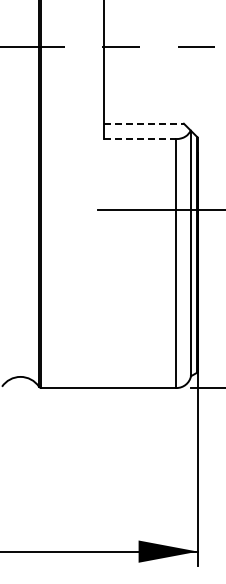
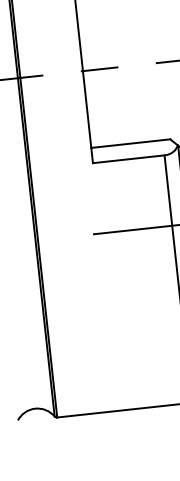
line: (144, 123) -> (131, 143), dashed -> solid
line: (140, 139) -> (128, 159), dashed -> solid

